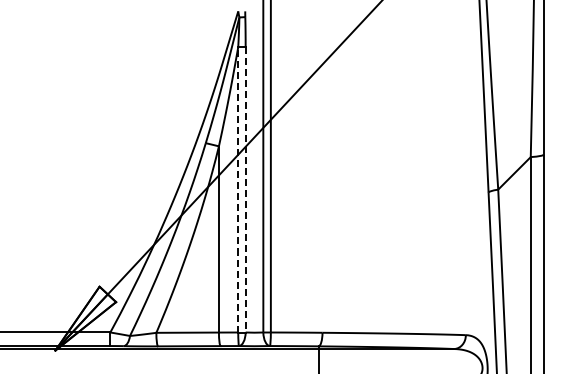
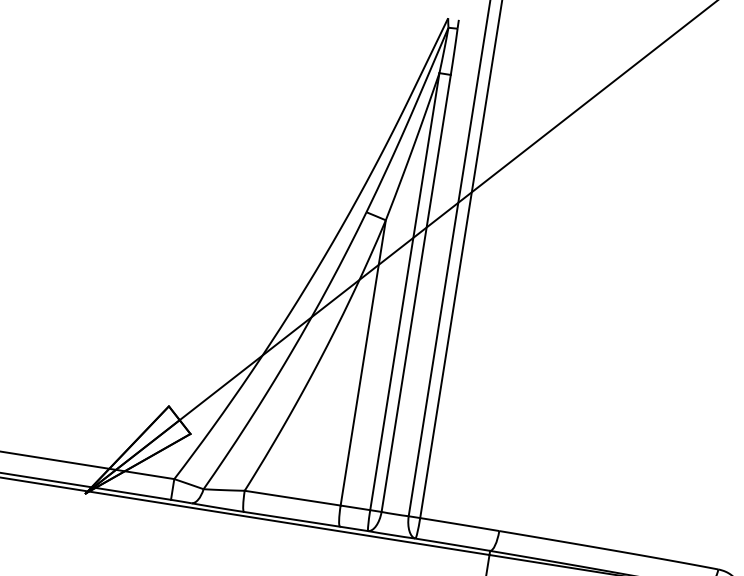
line: (238, 189) -> (405, 291), dashed -> solid
line: (245, 189) -> (416, 292), dashed -> solid

